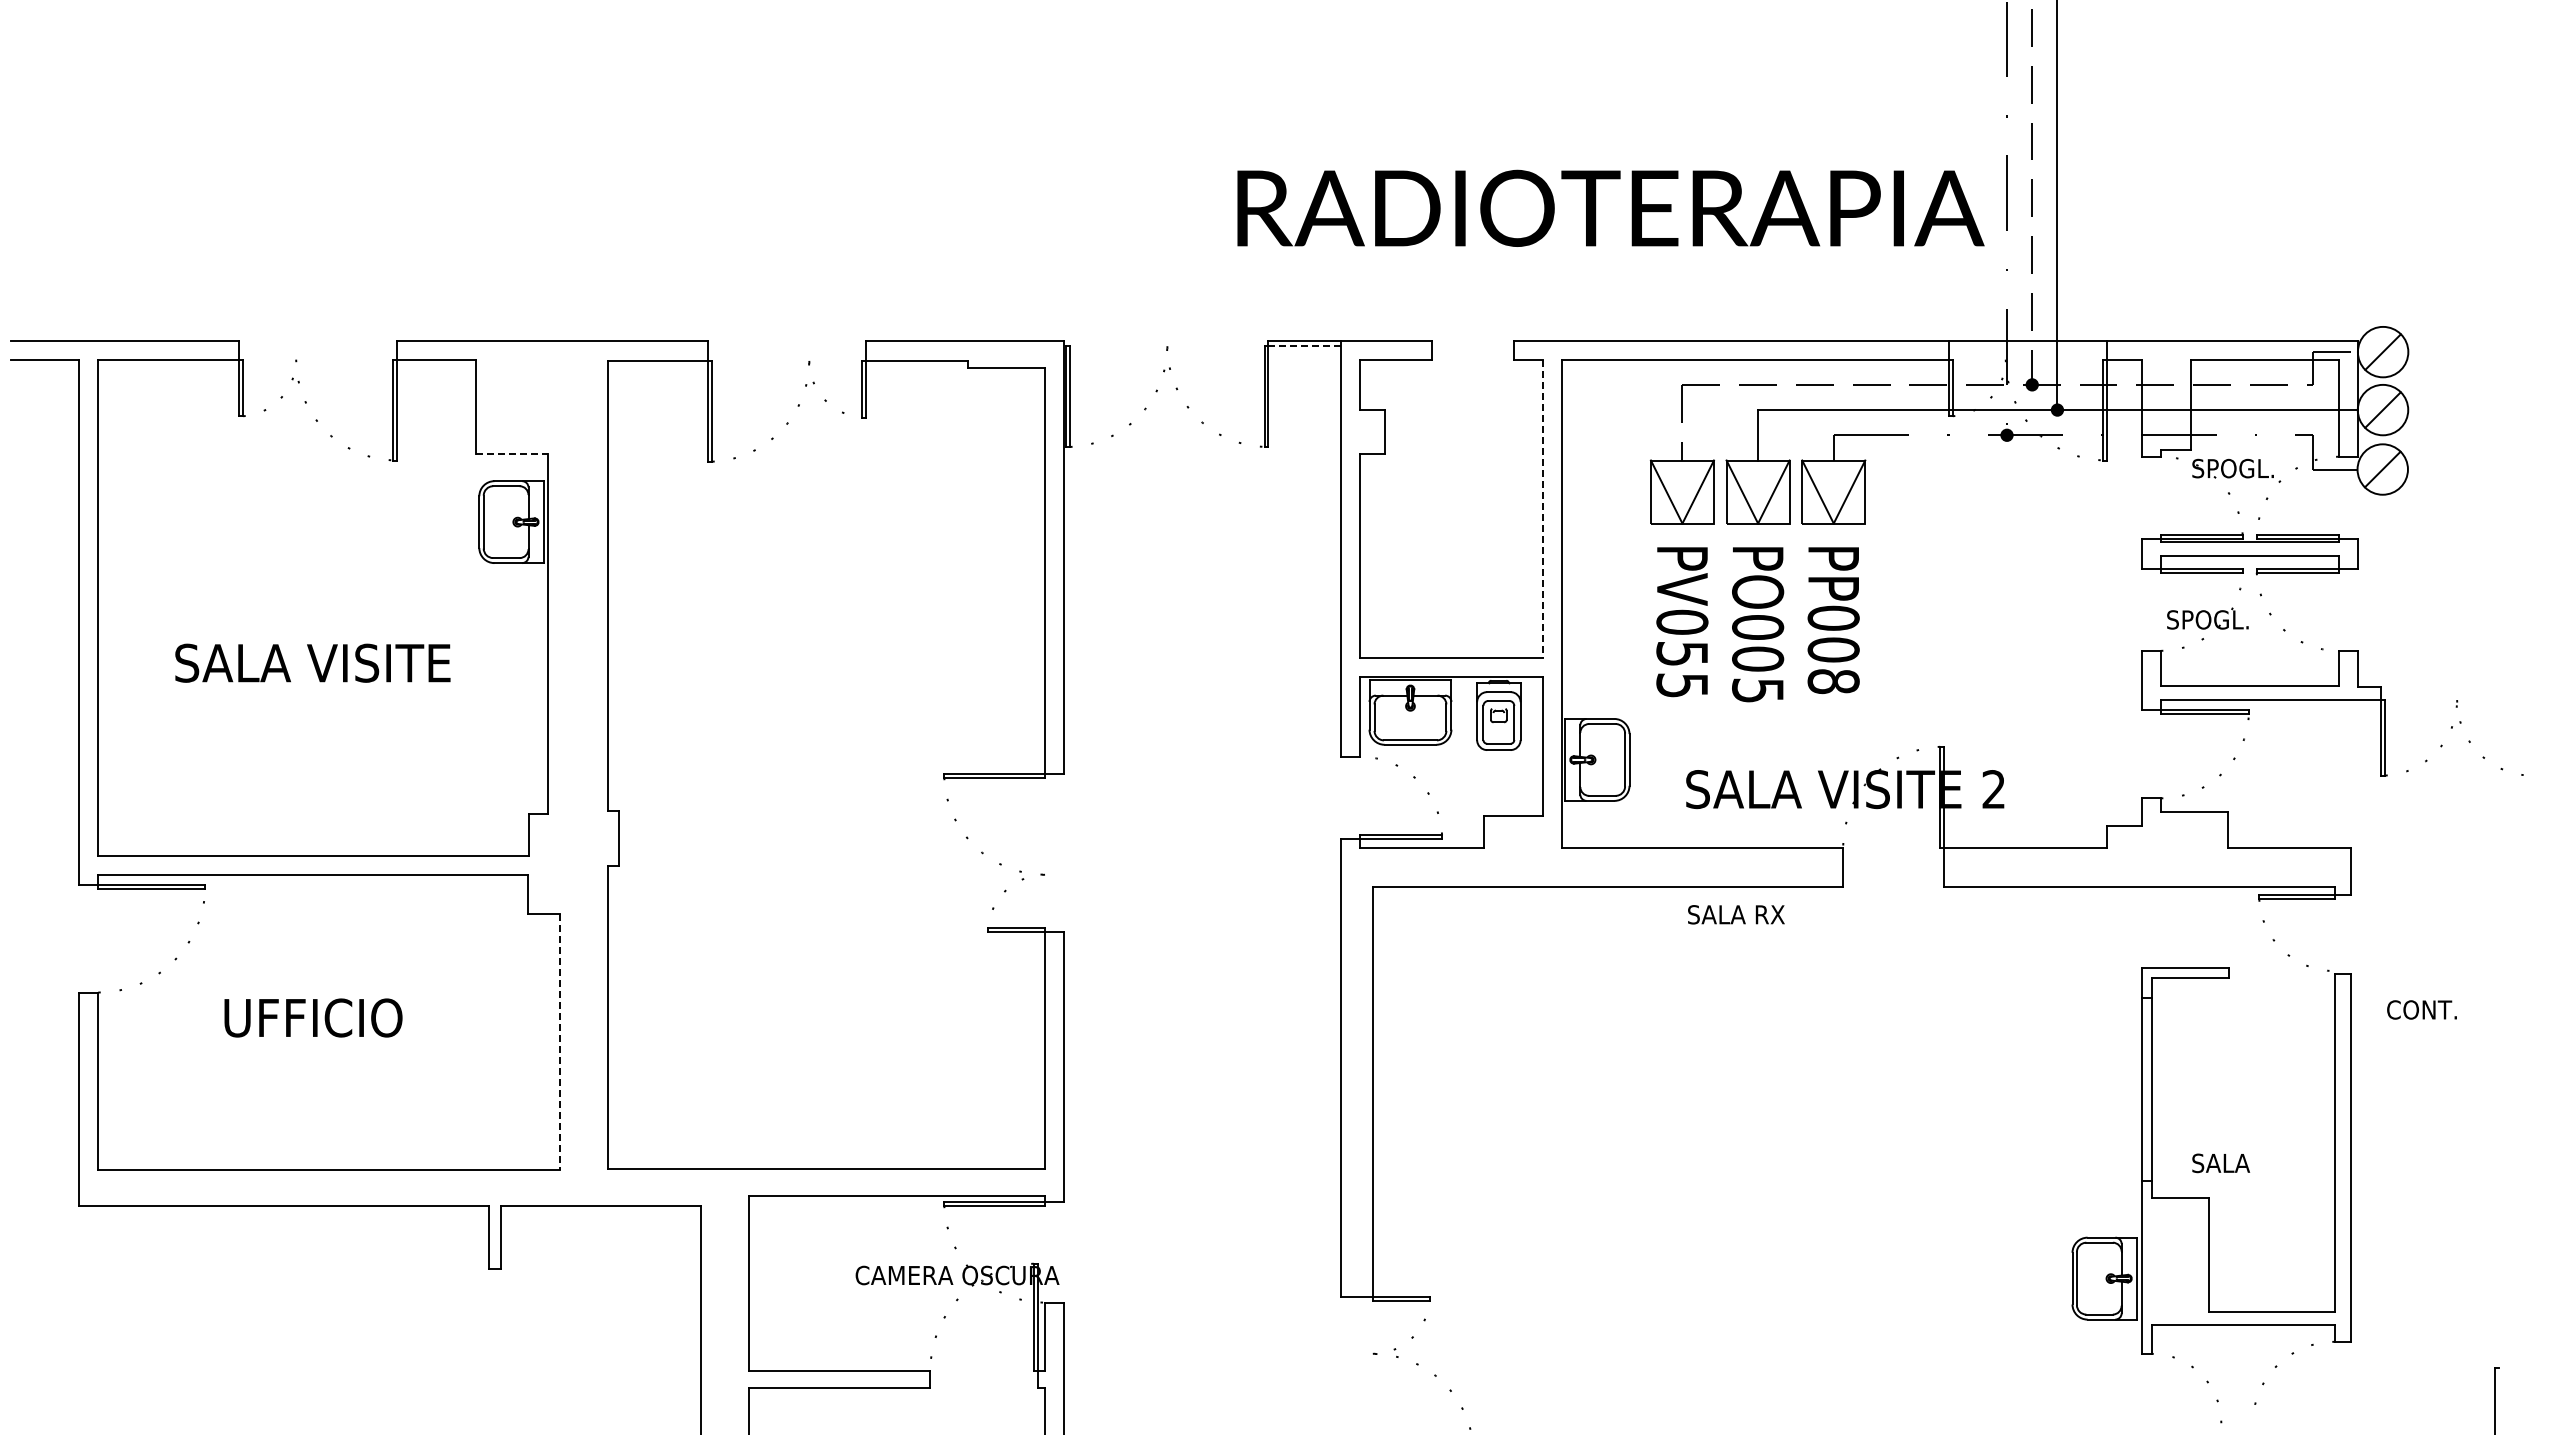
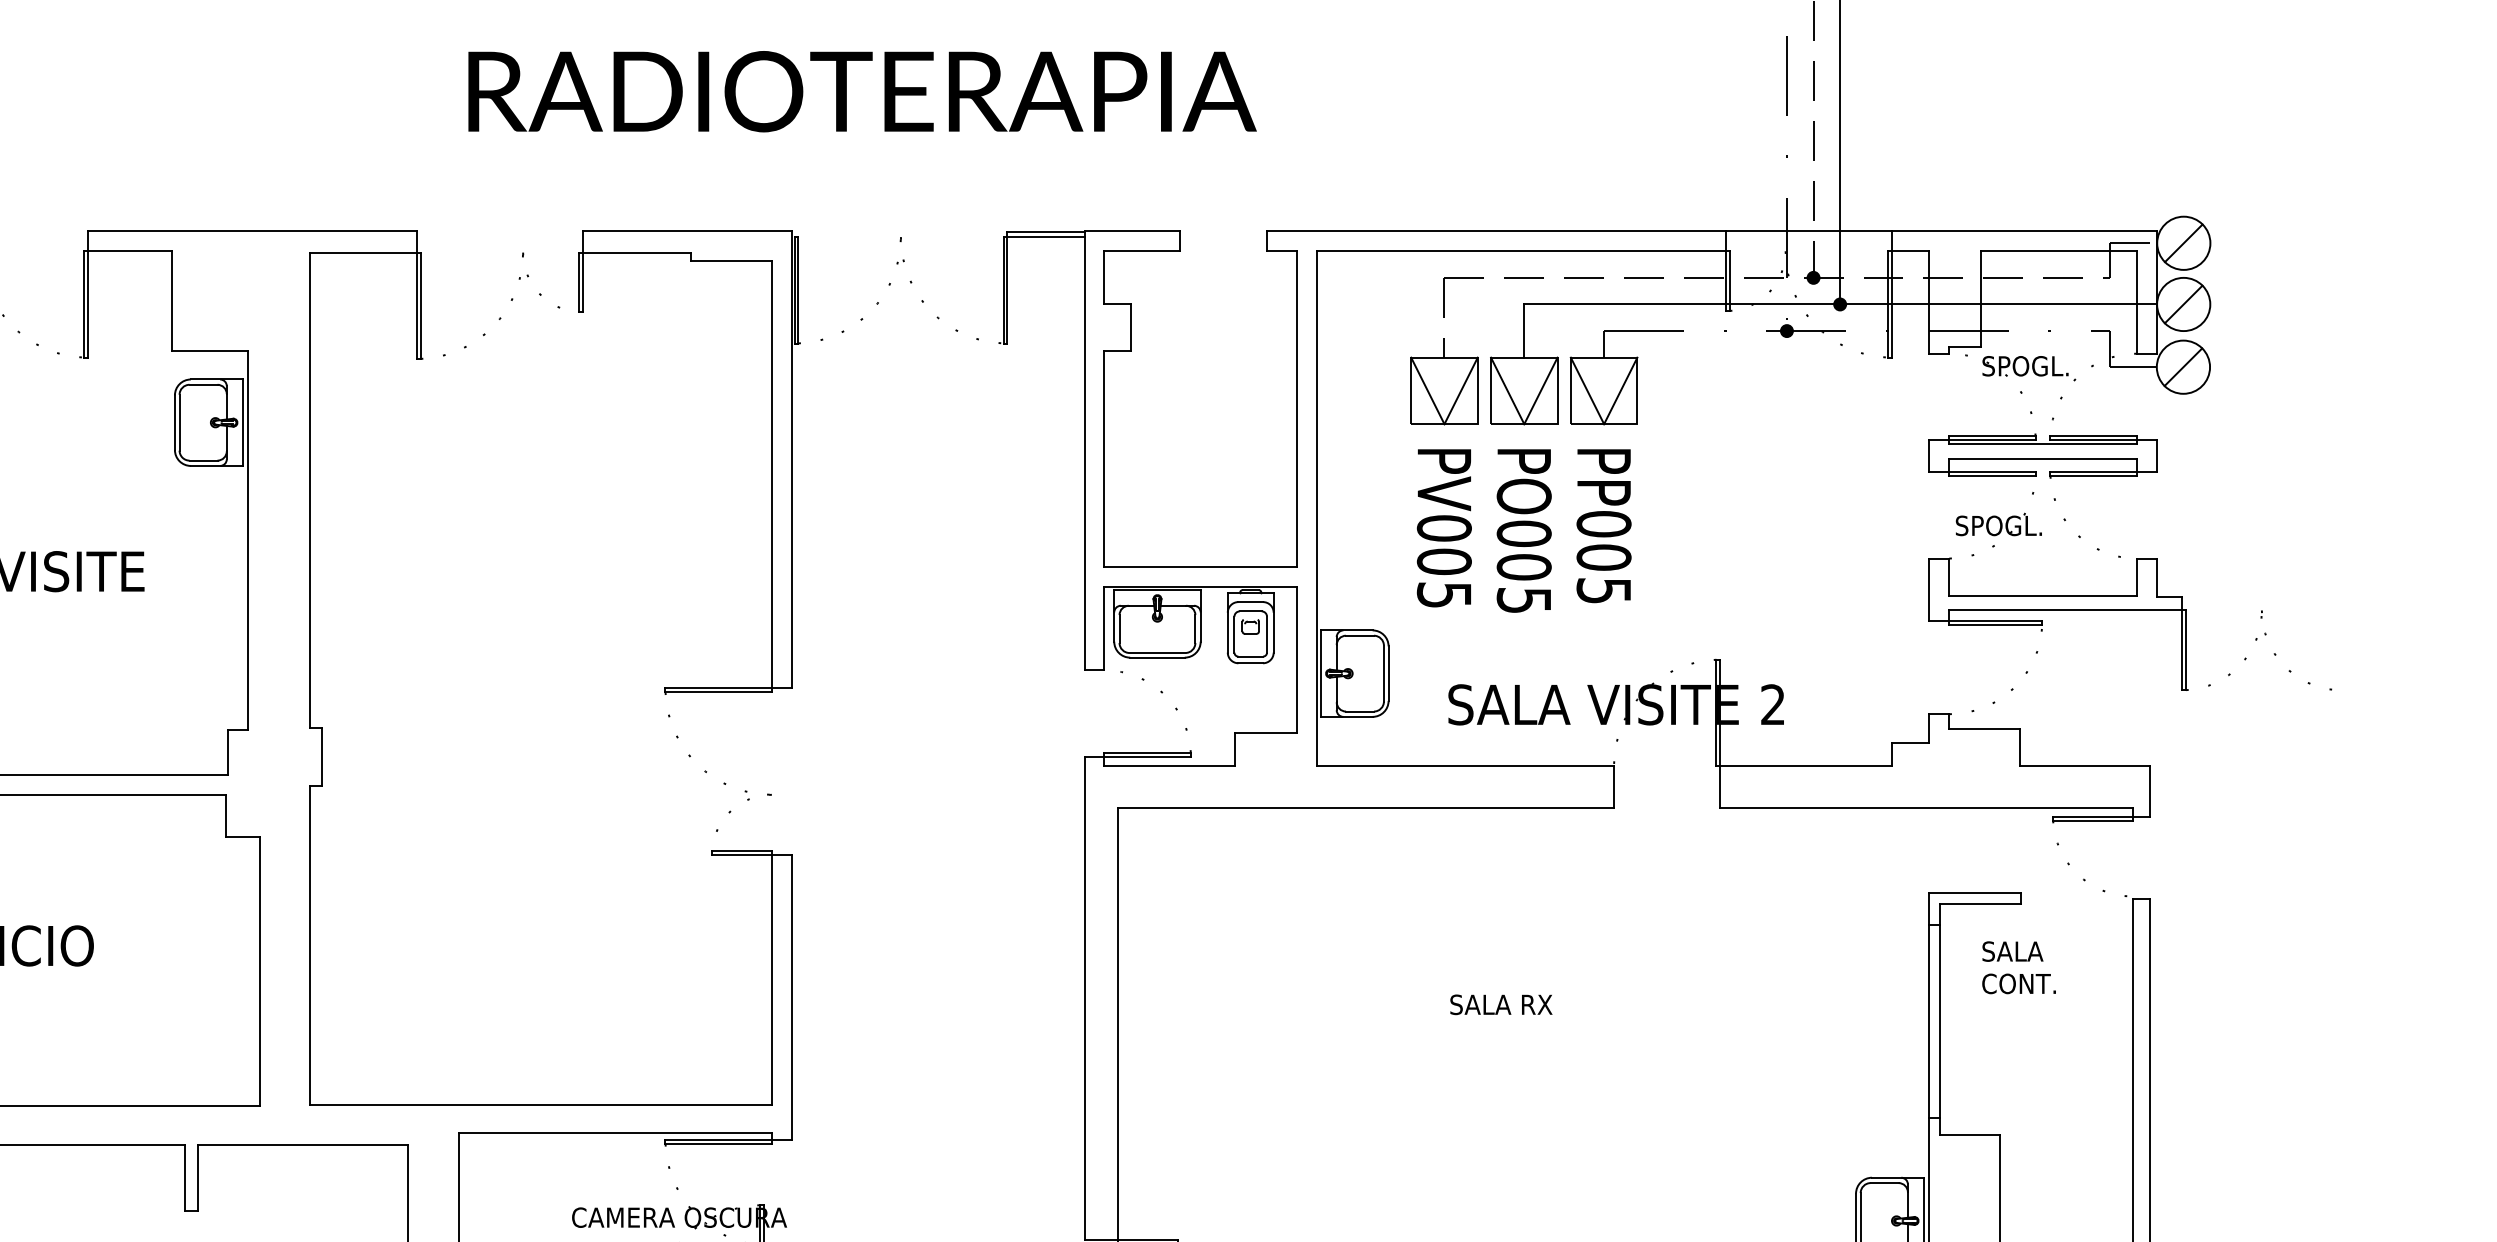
text: (1610, 207) -> (862, 90), moved
line: (1304, 346) -> (1045, 237), dashed -> solid
line: (512, 454) -> (209, 351), dashed -> solid
line: (1543, 509) -> (1297, 409), dashed -> solid
text: (1682, 653) -> (1444, 561), PV055 -> PV005
text: (1833, 681) -> (1603, 590), PP008 -> PP005
text: (1736, 914) -> (1501, 1004), moved
text: (2421, 1009) -> (2018, 983), moved
line: (559, 1042) -> (259, 971), dashed -> solid
text: (2221, 1163) -> (2013, 951), moved

